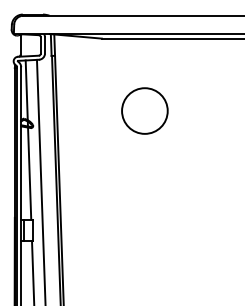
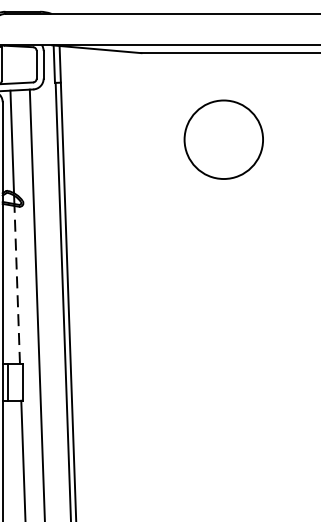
circle: (144, 110) -> (223, 138), moved
line: (29, 173) -> (16, 284), solid -> dashed

